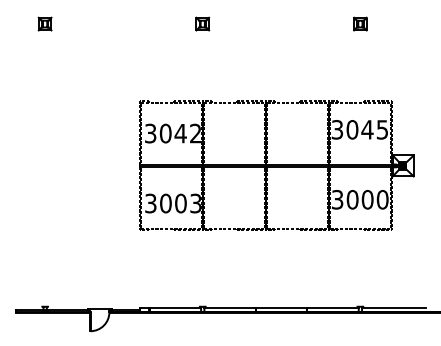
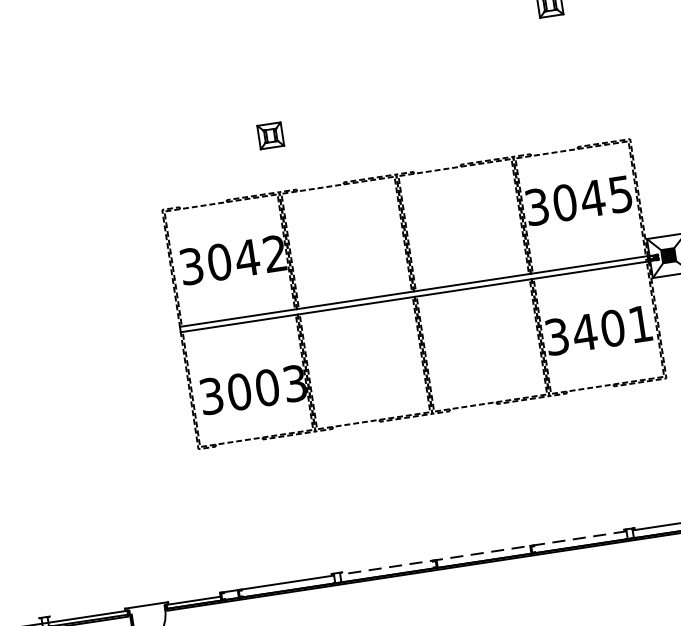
part: (202, 23) -> (270, 134), moved
text: (367, 199) -> (612, 327), 3000 -> 3401
line: (281, 307) -> (483, 552), solid -> dashed

